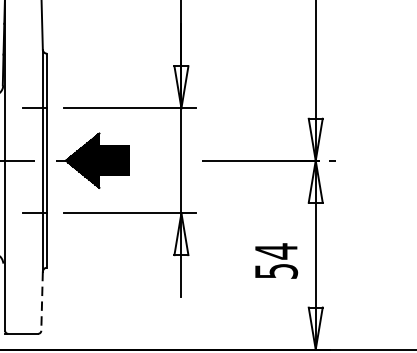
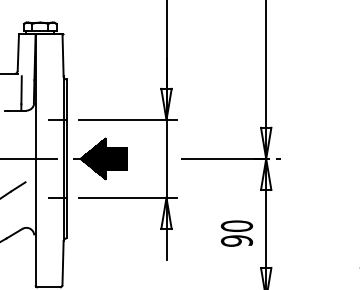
text: (275, 261) -> (236, 233), 54 -> 90
line: (42, 301) -> (63, 263), dashed -> solid

